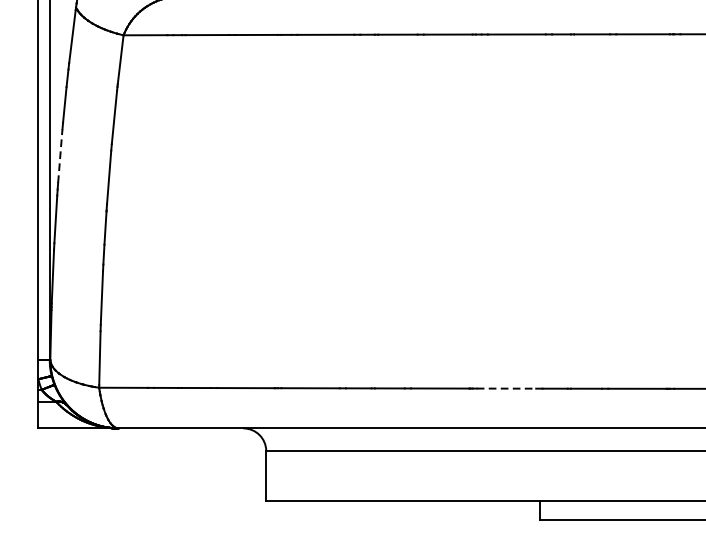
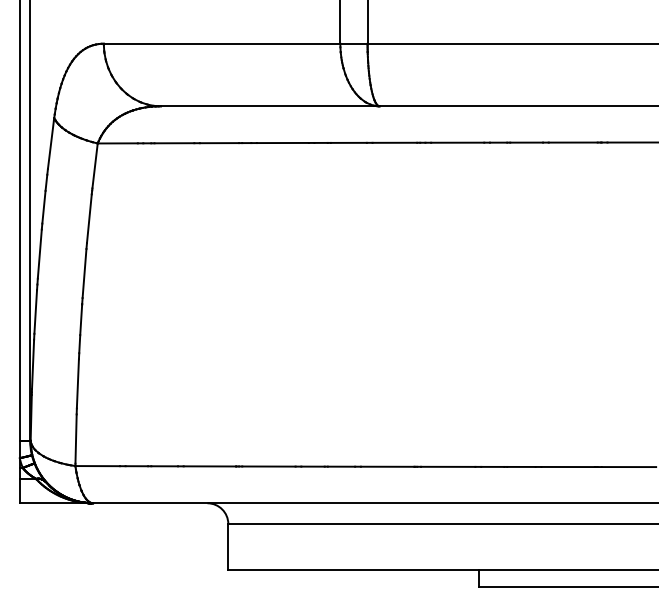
line: (59, 156) -> (39, 254), dashed -> solid
line: (506, 388) -> (448, 466), dashed -> solid

